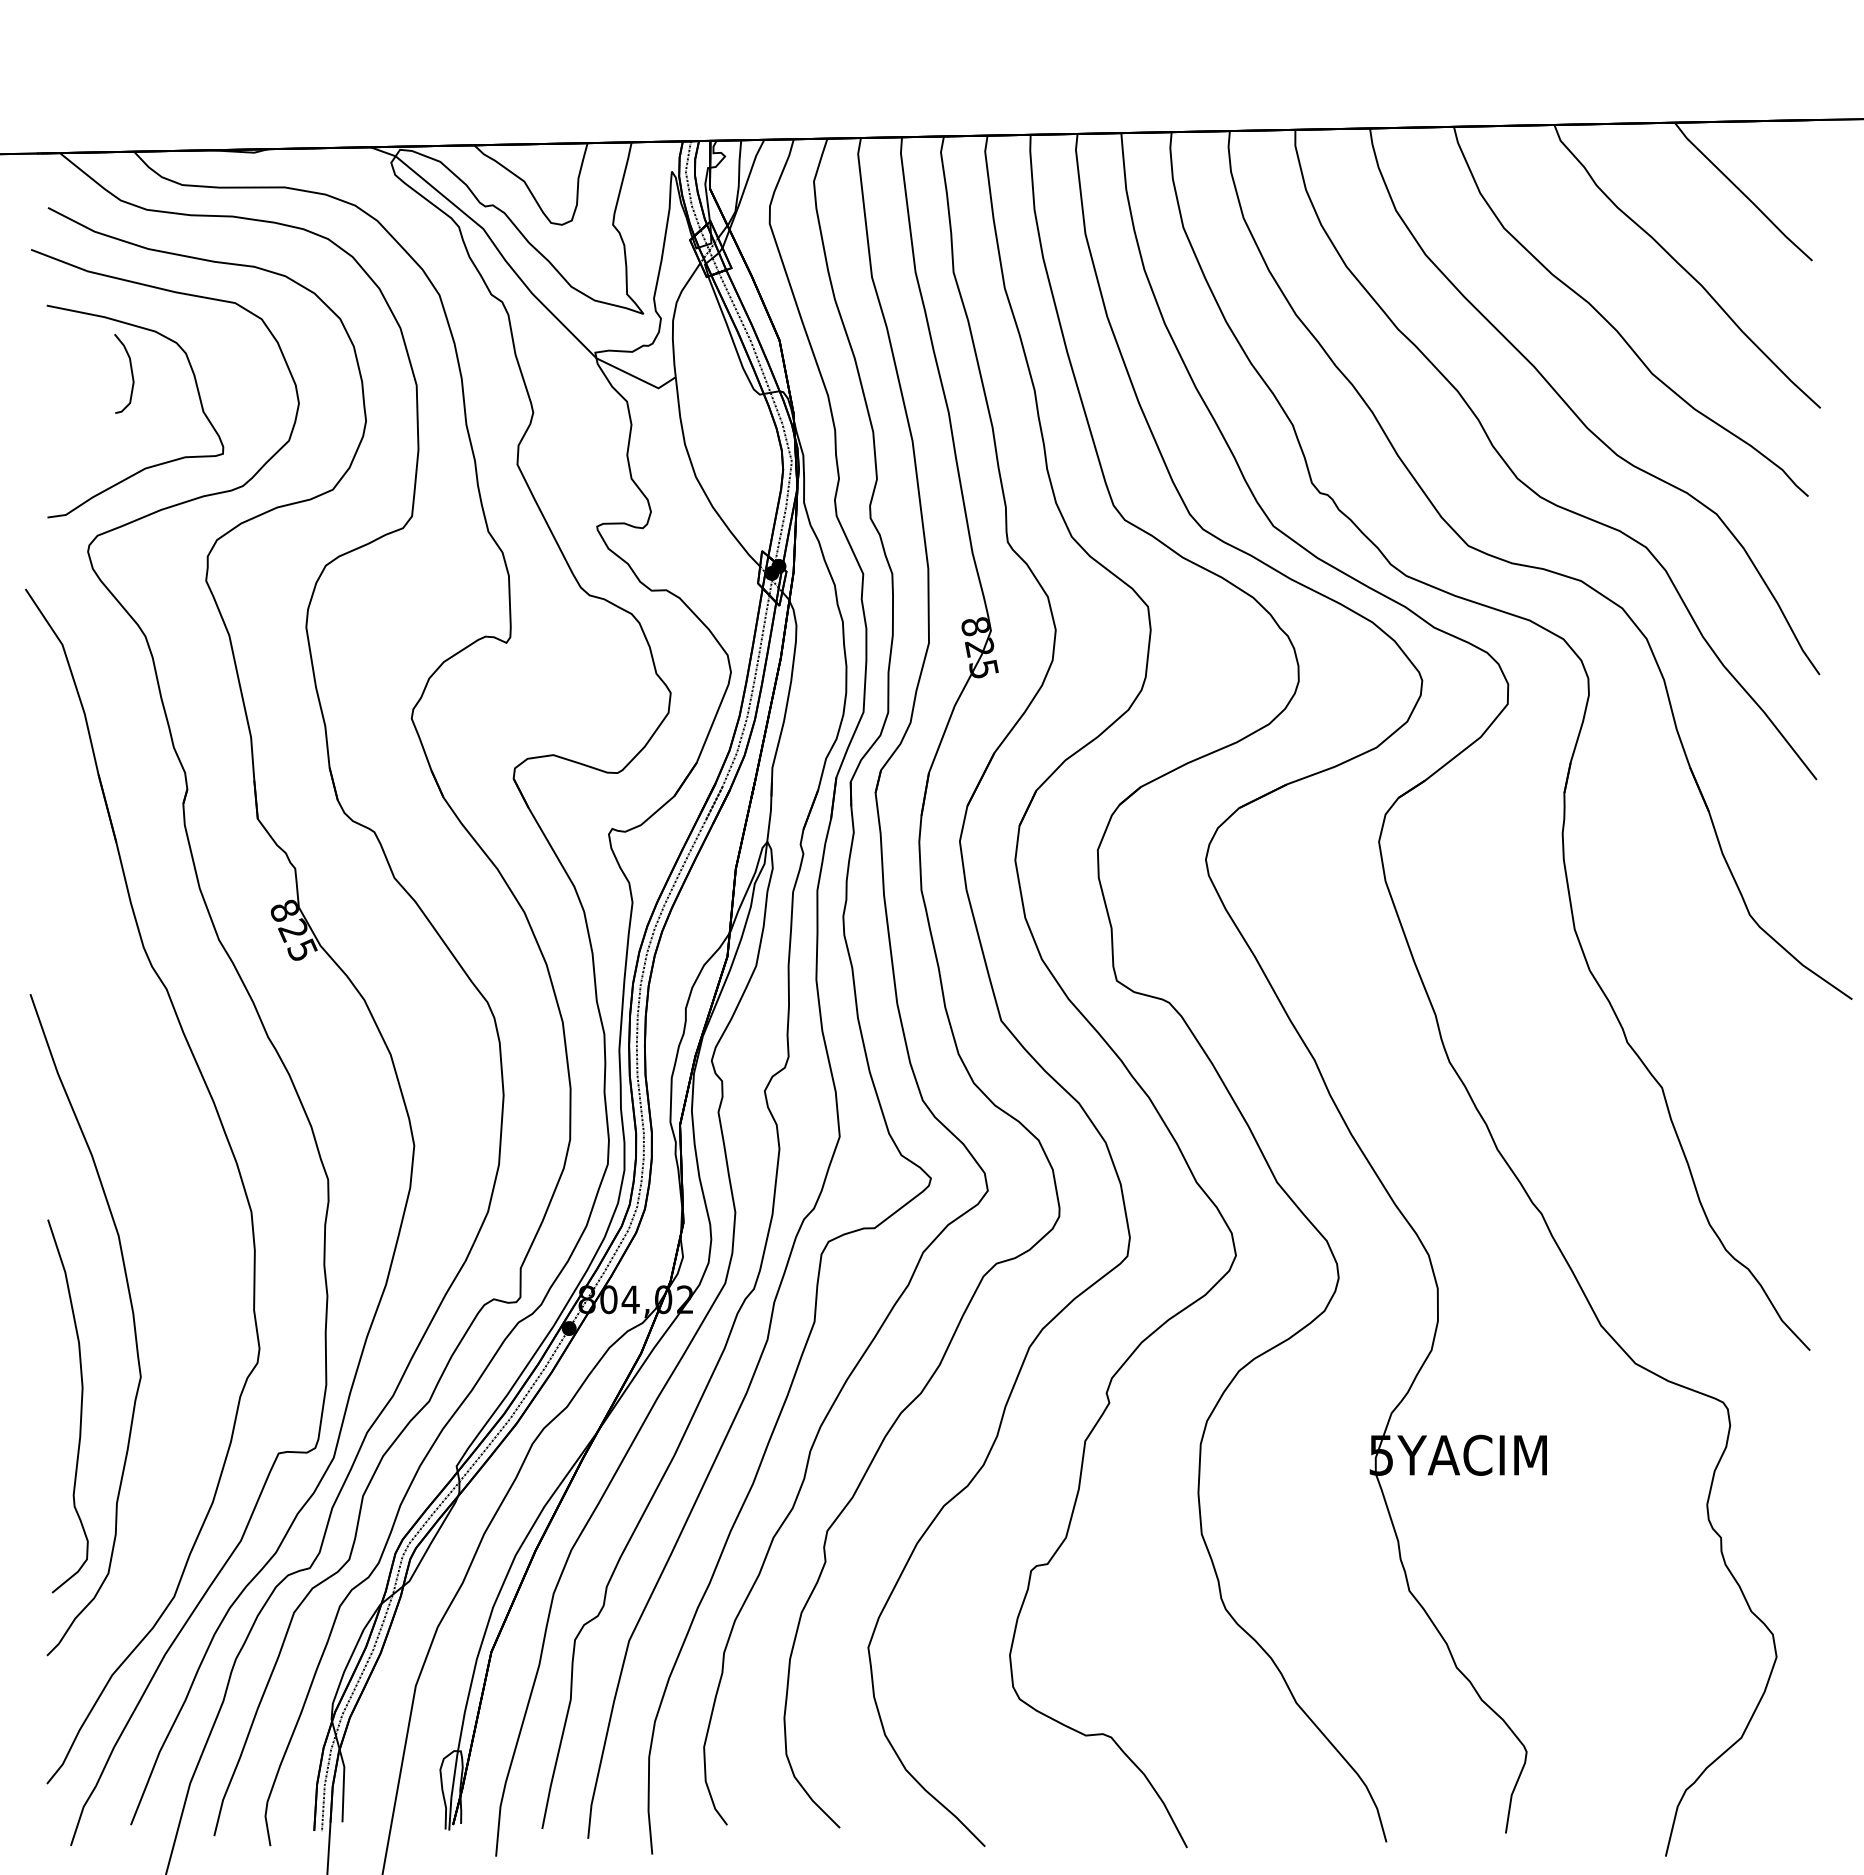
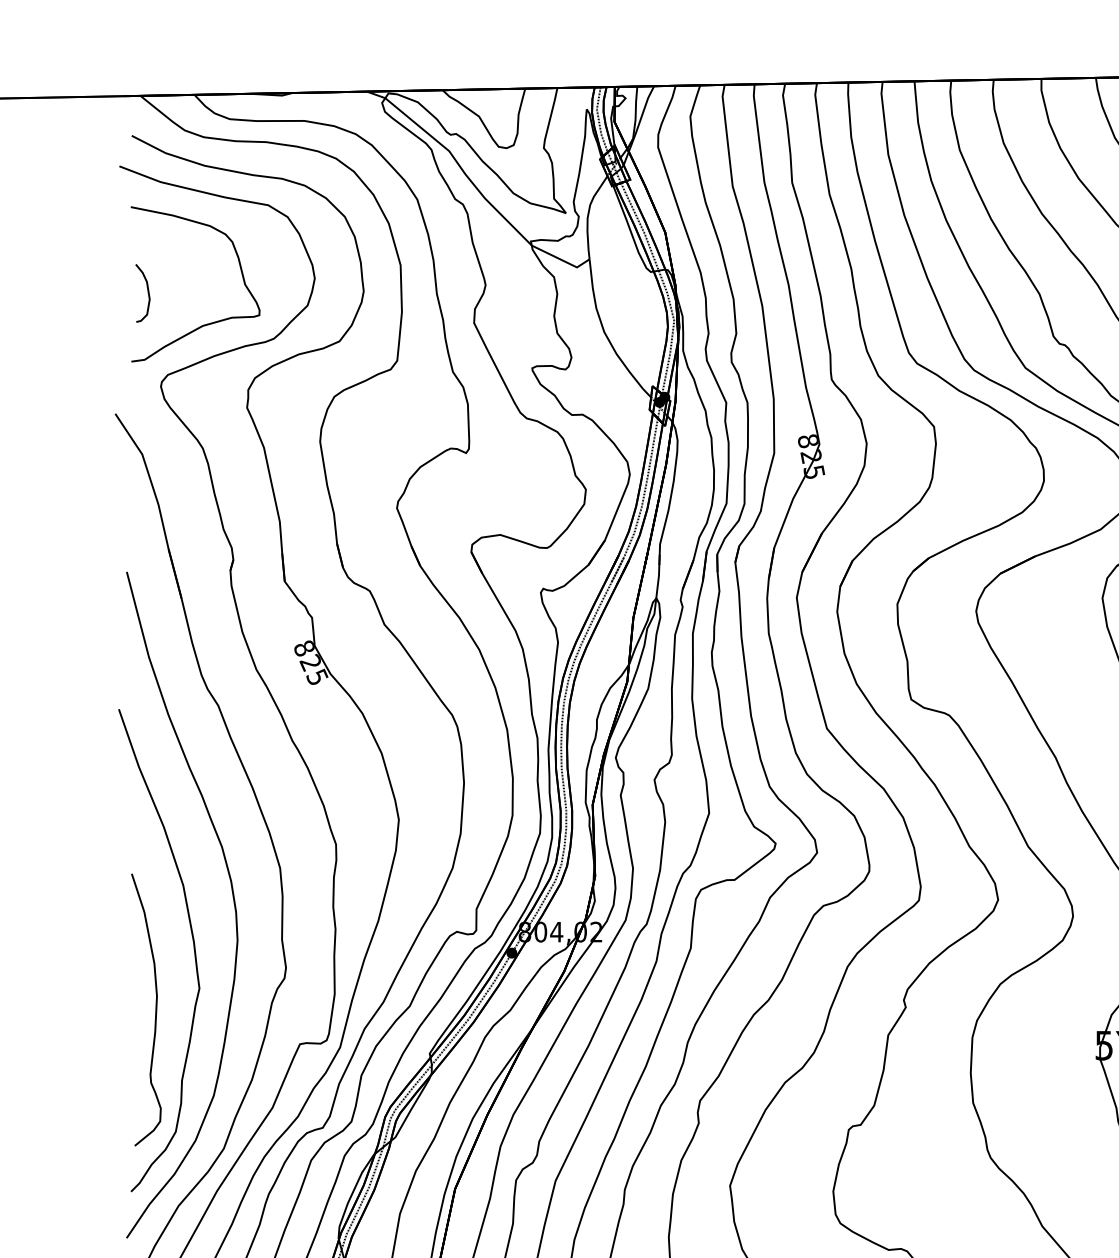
curve: (130, 370) -> (147, 290), moved
curve: (186, 1251) -> (232, 896), added

